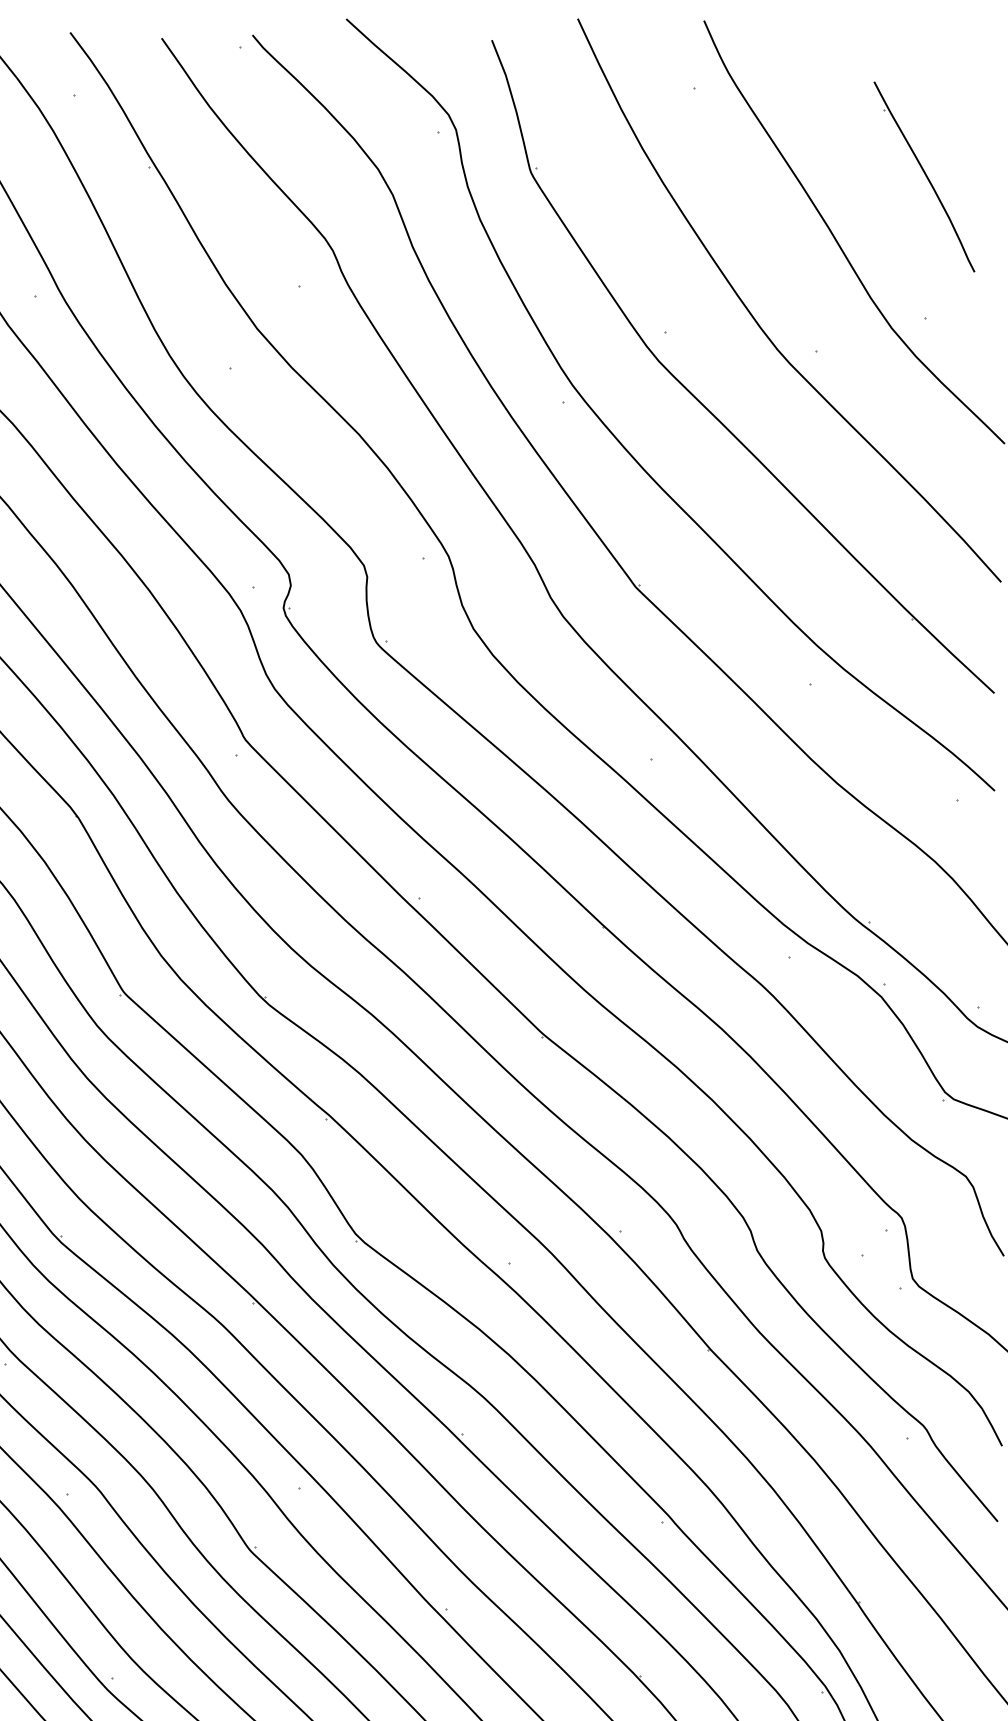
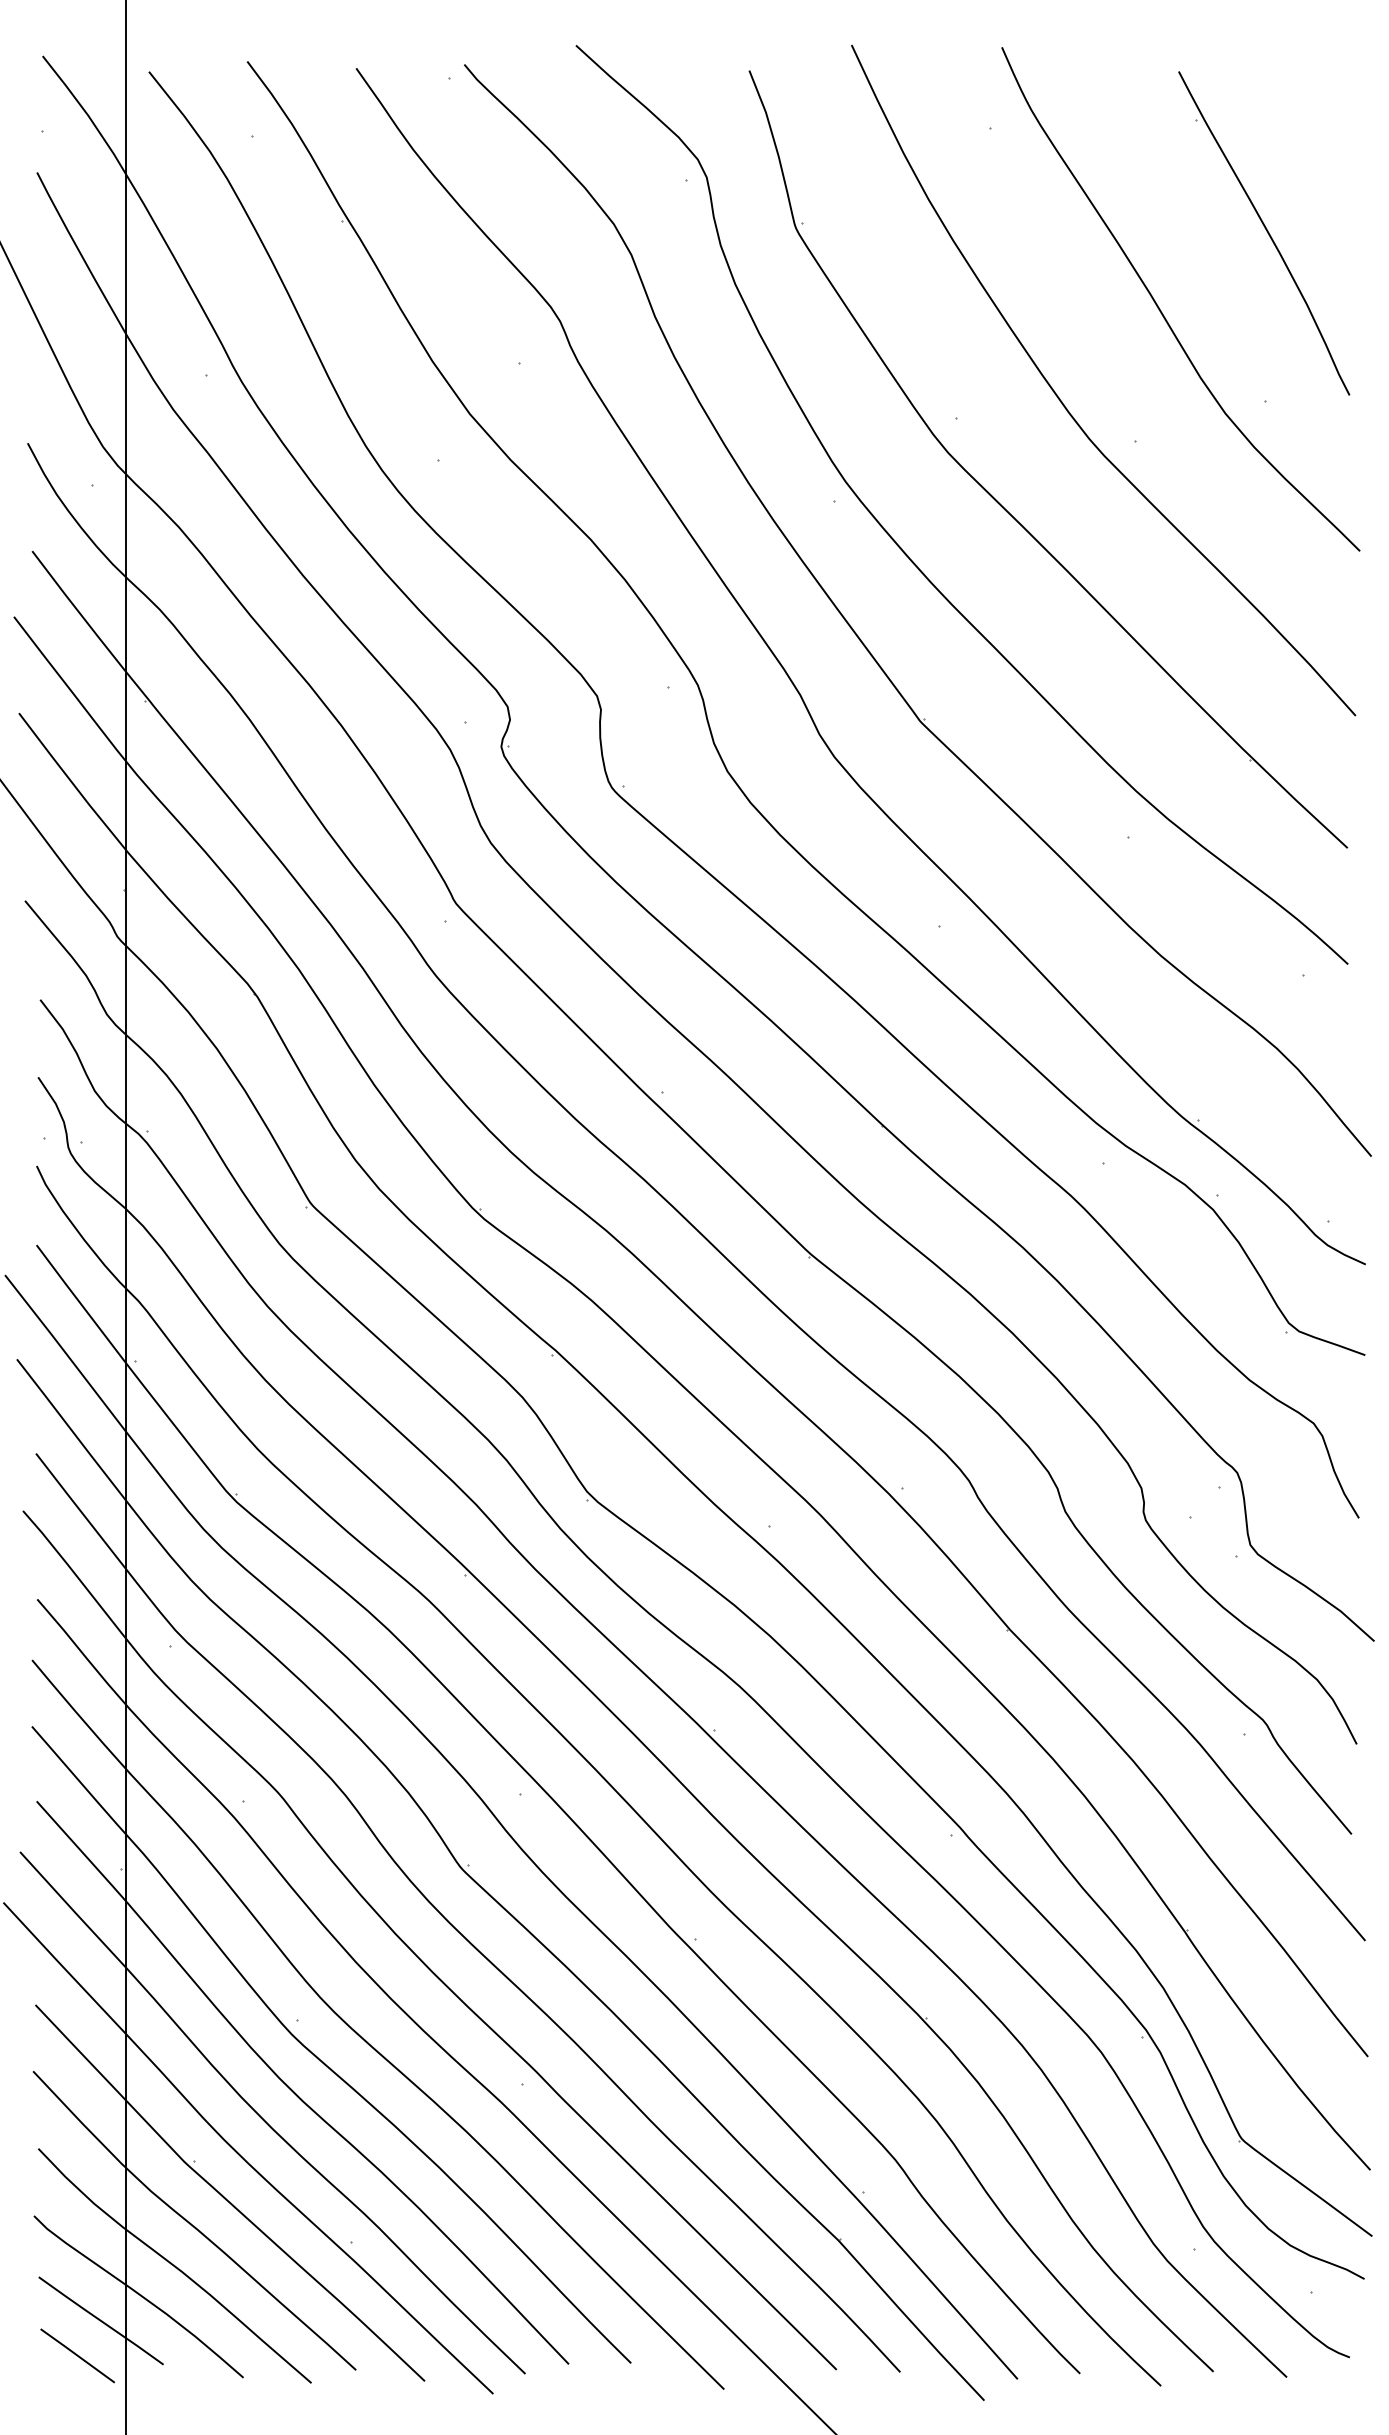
part: (924, 177) -> (1264, 233), size x1.43

